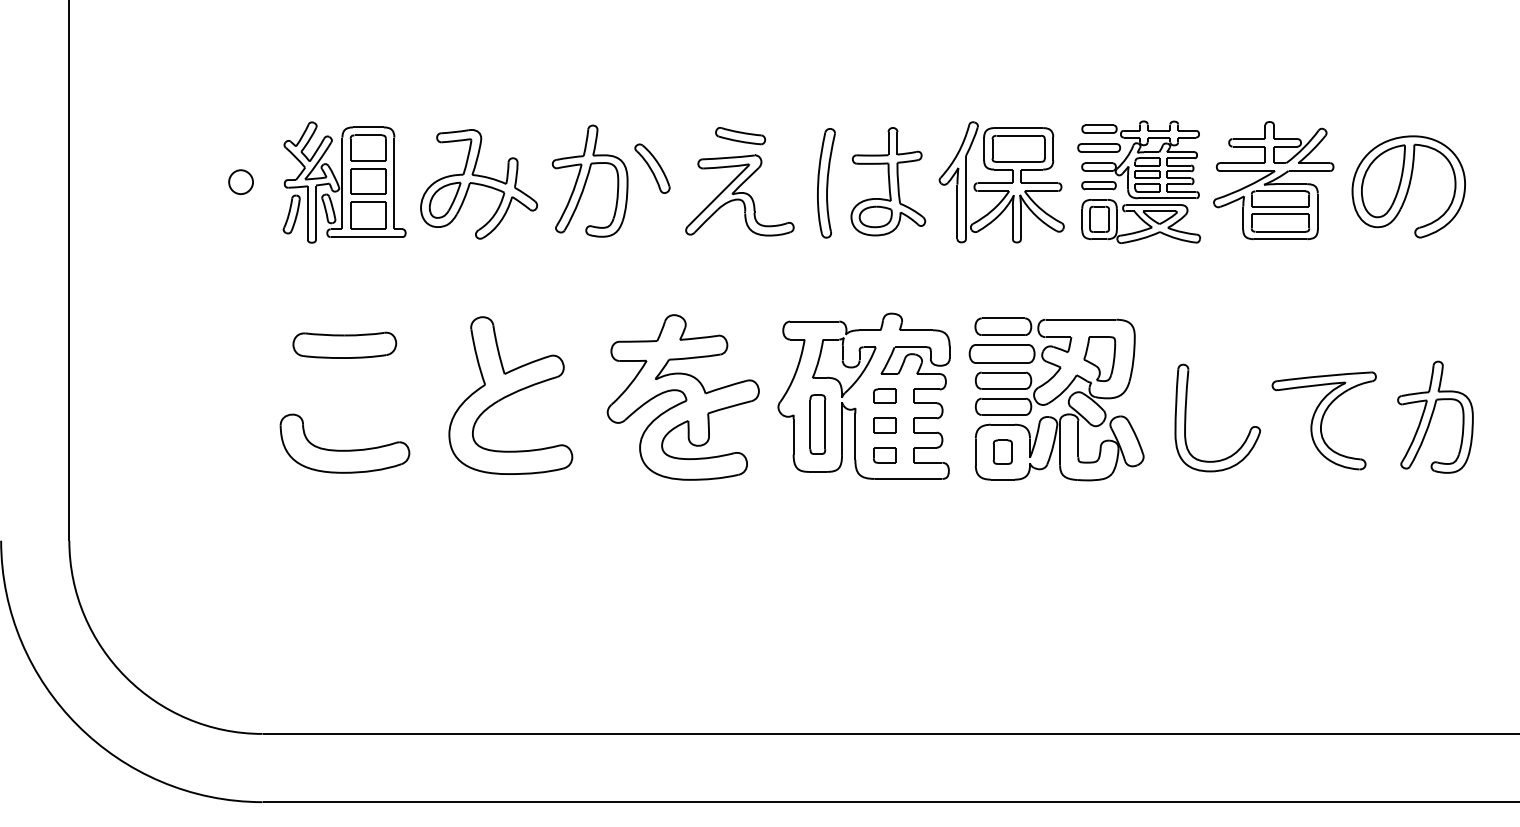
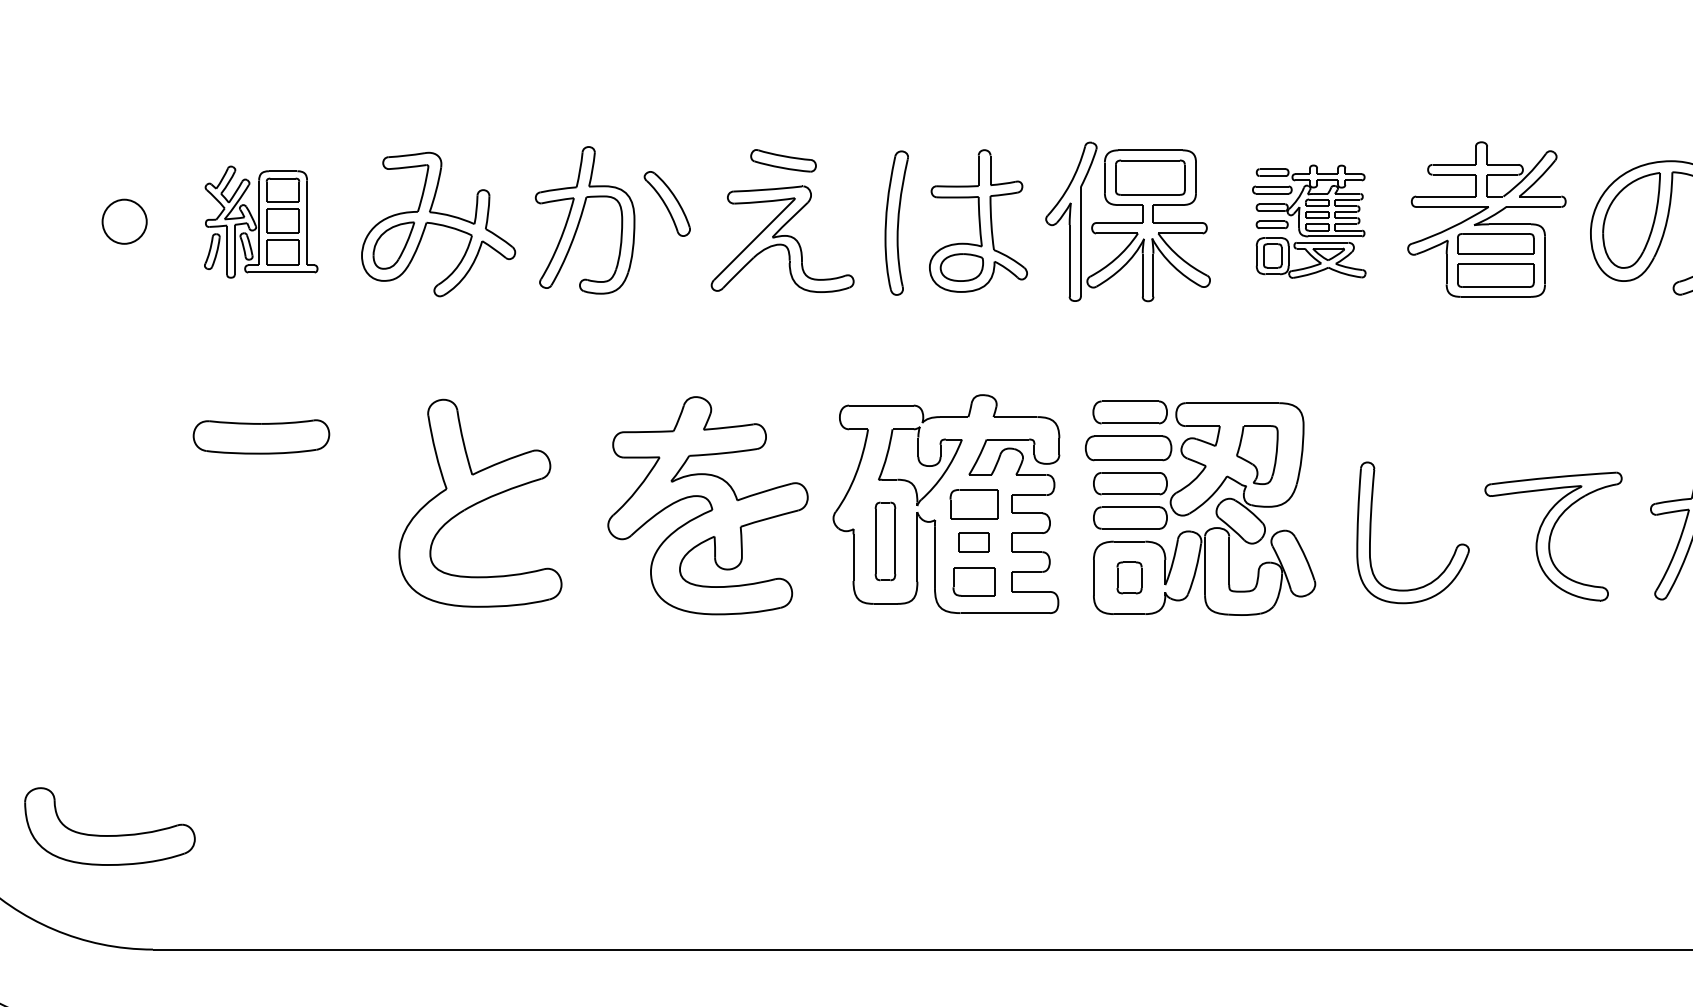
part: (240, 181) -> (123, 220), size x1.4
part: (1138, 181) -> (1308, 220), size x0.7
part: (344, 182) -> (261, 222), size x0.7
part: (884, 395) -> (973, 503), size x1.6
part: (344, 443) -> (109, 826), moved
part: (884, 455) -> (973, 582), size x1.4

